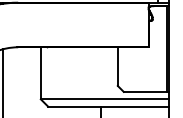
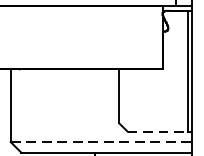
line: (145, 91) -> (158, 131), solid -> dashed
line: (105, 99) -> (101, 142), solid -> dashed

